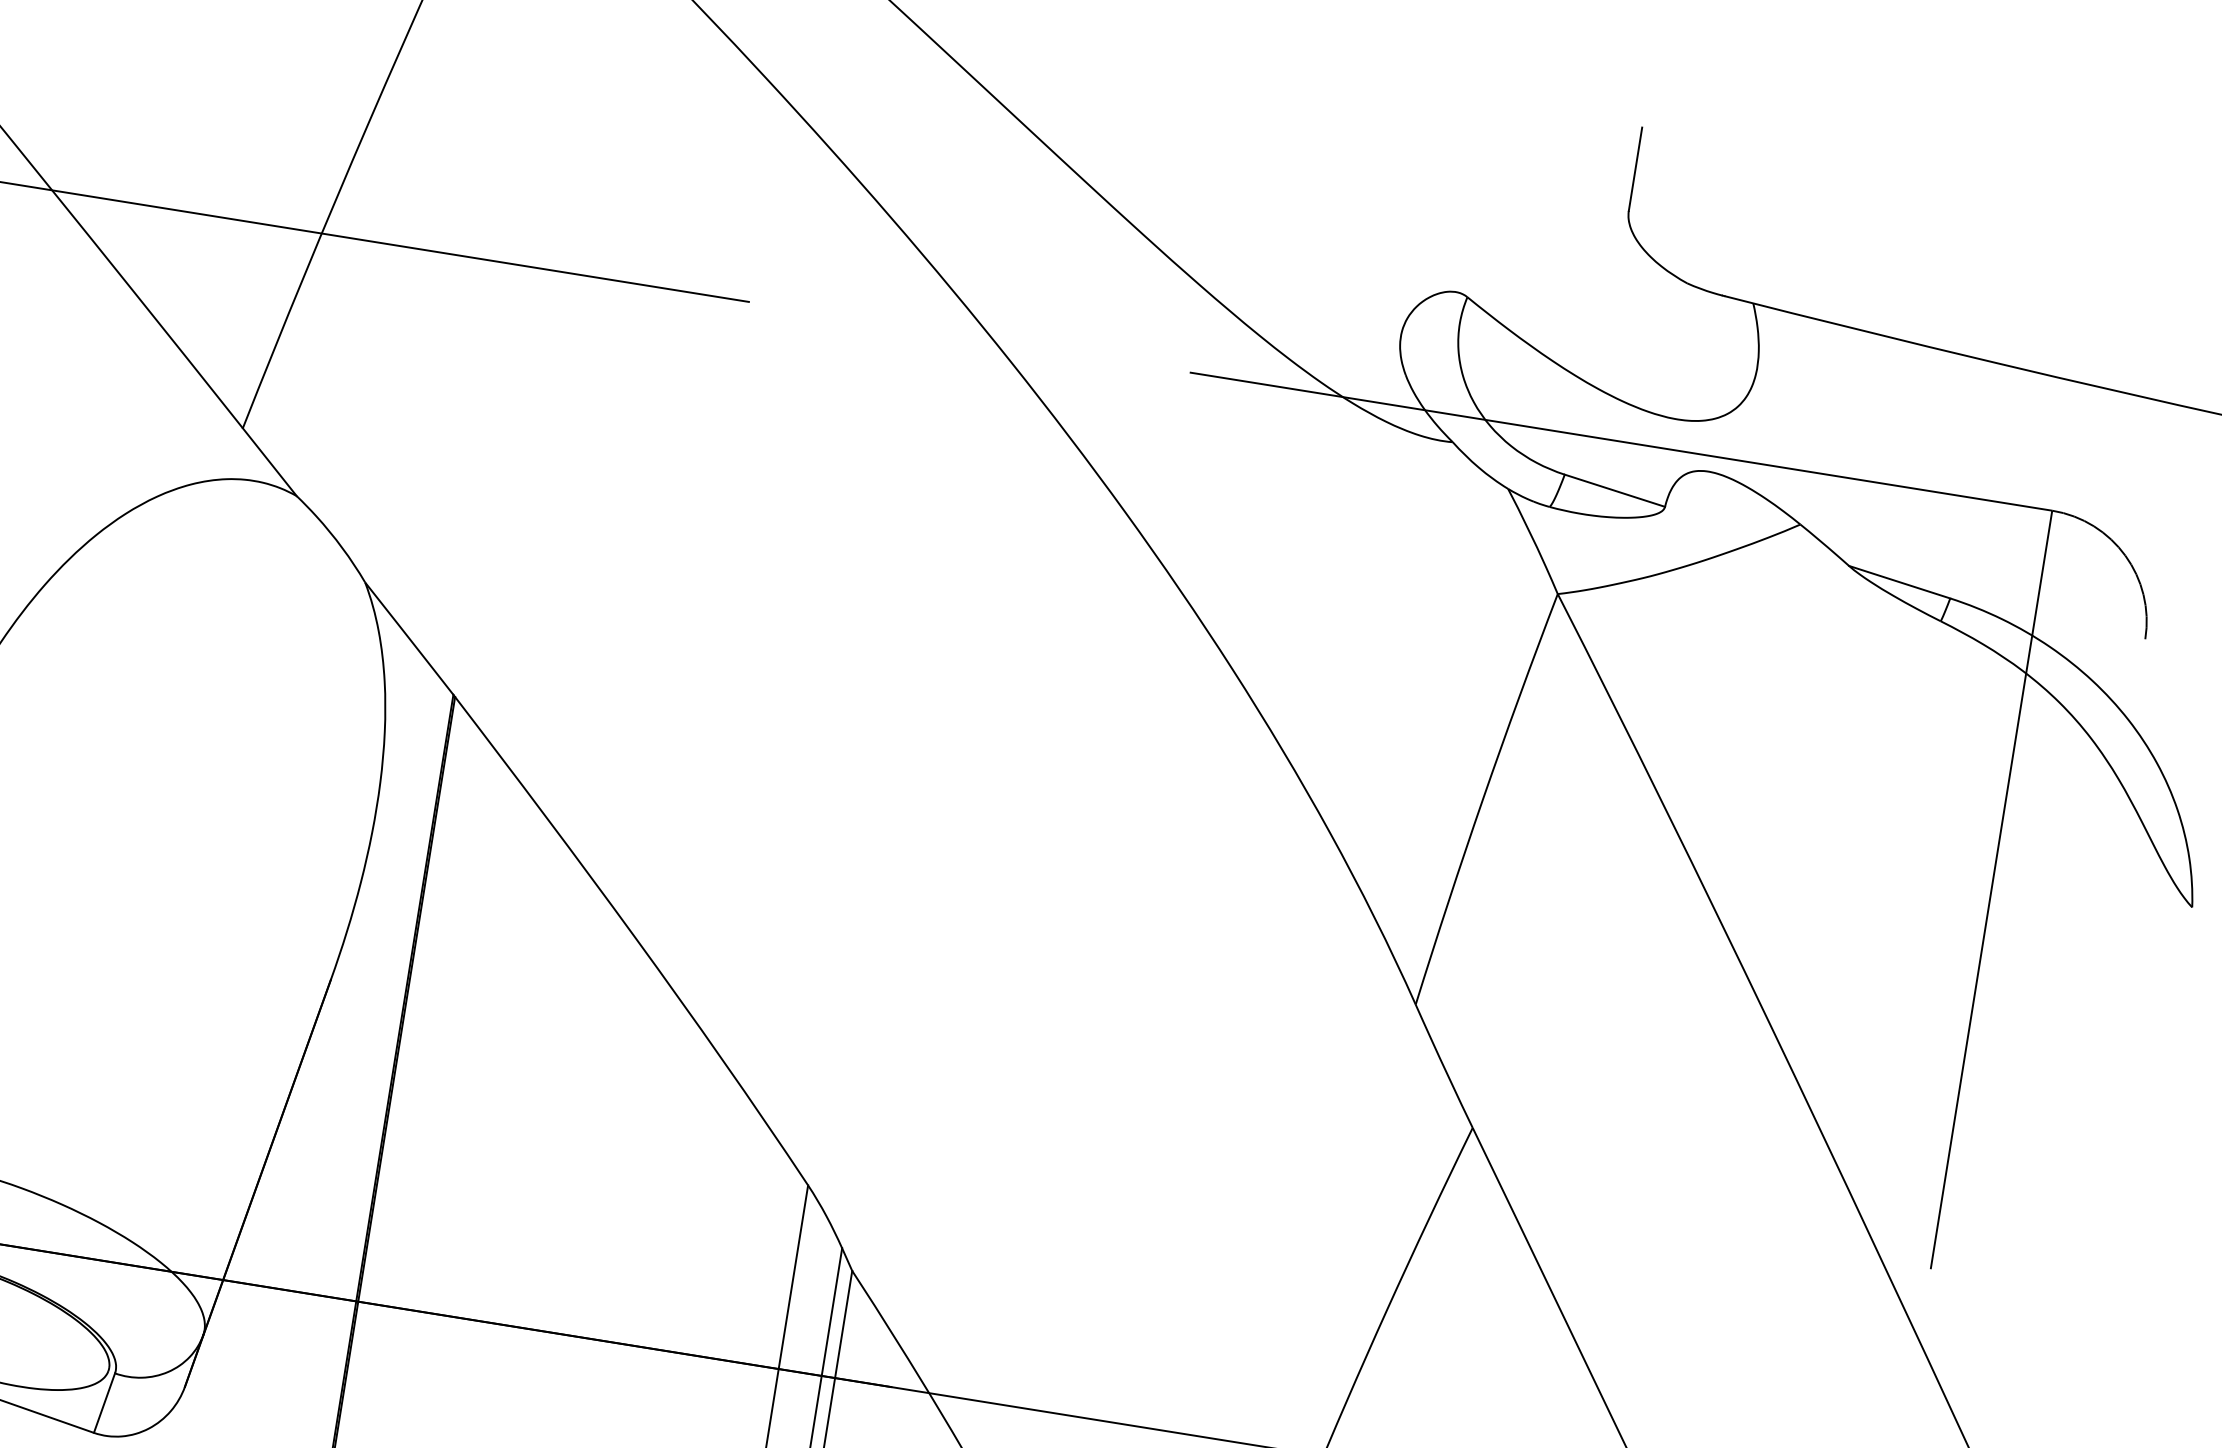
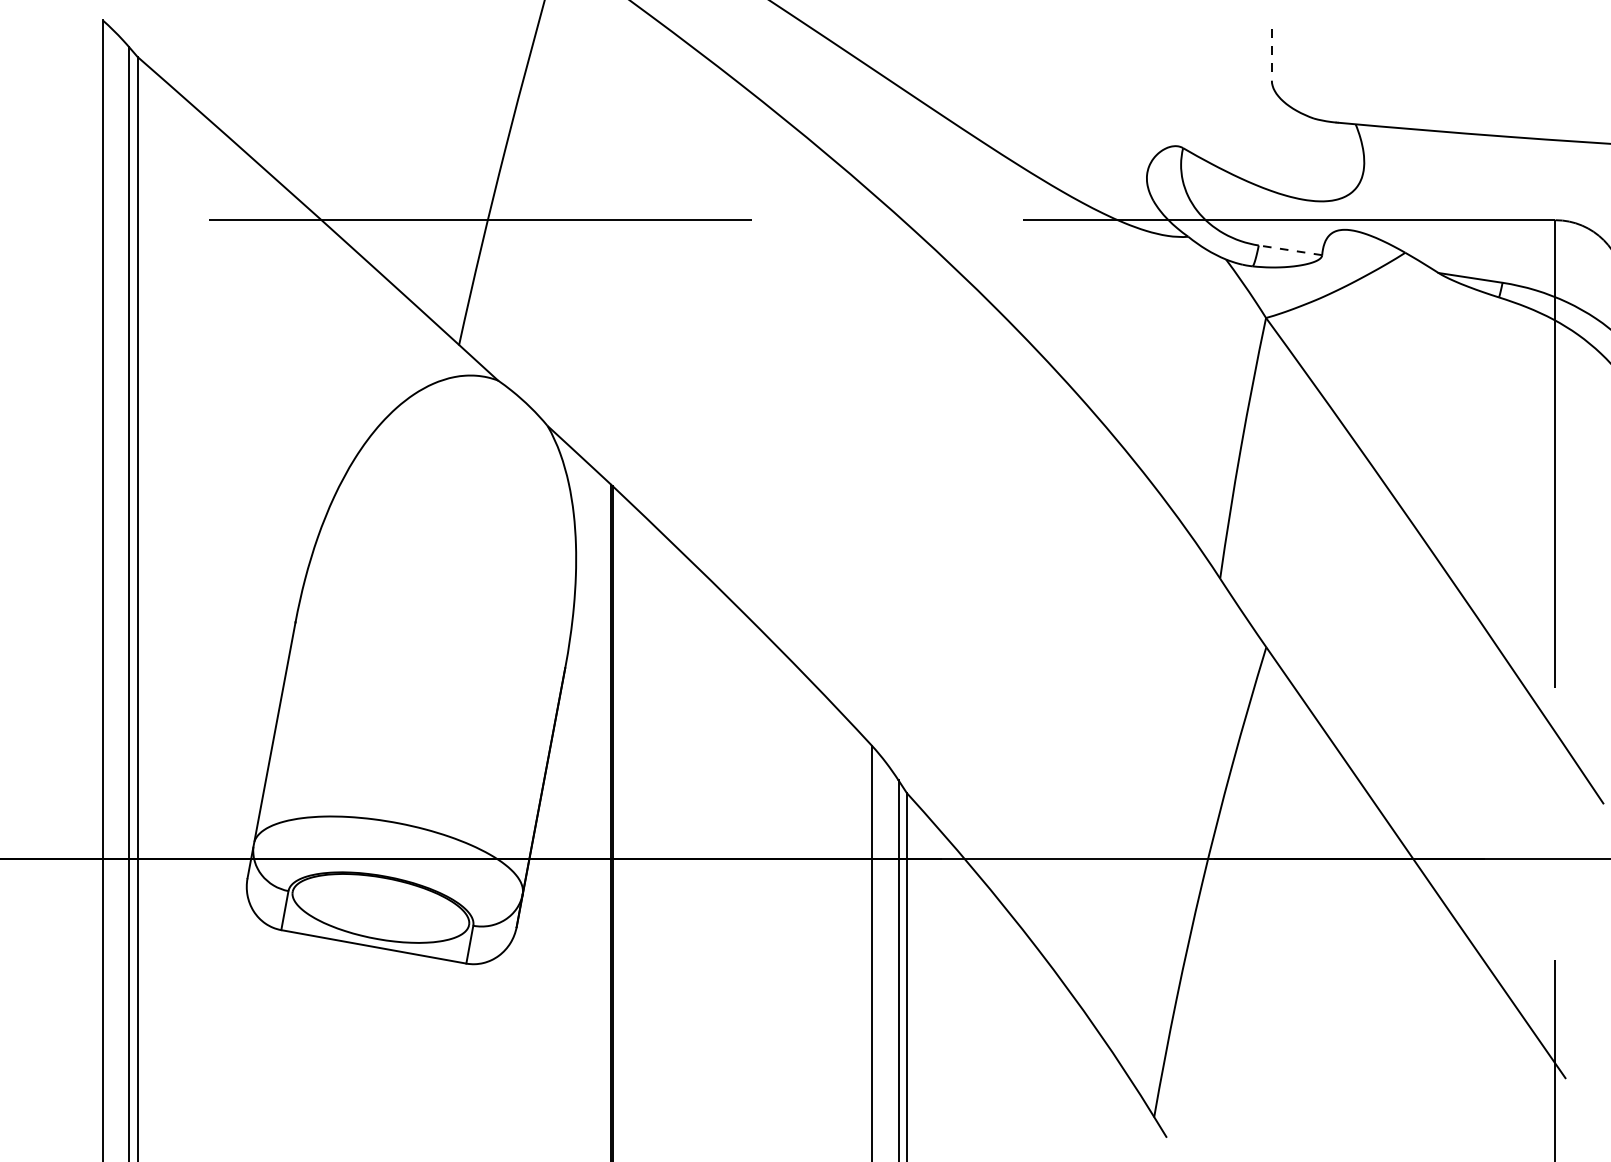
line: (1634, 168) -> (1271, 54), solid -> dashed
line: (1614, 491) -> (1290, 250), solid -> dashed

